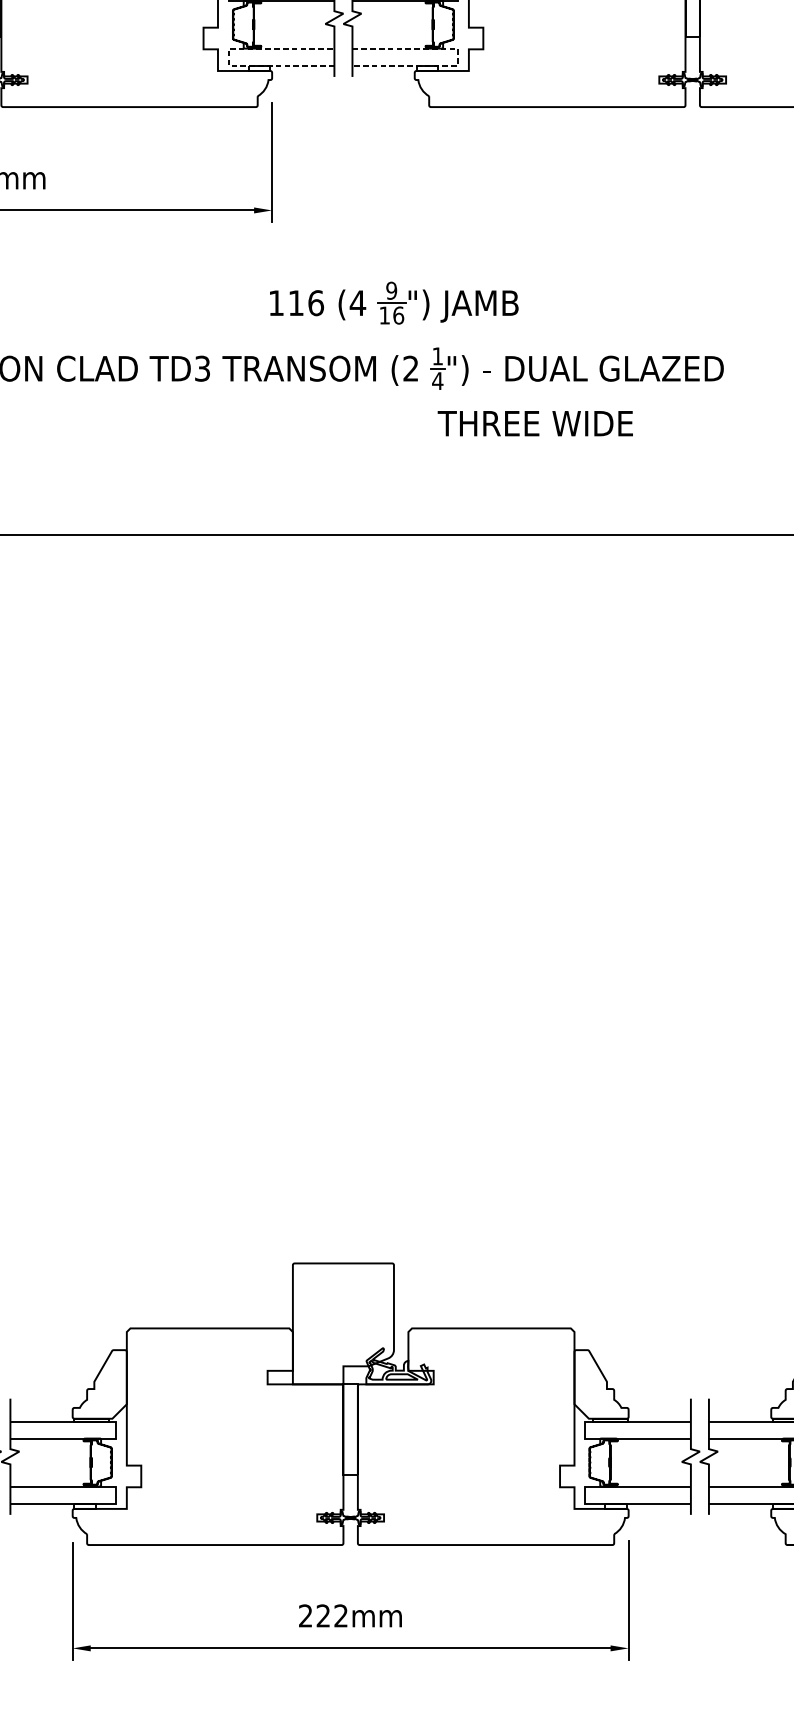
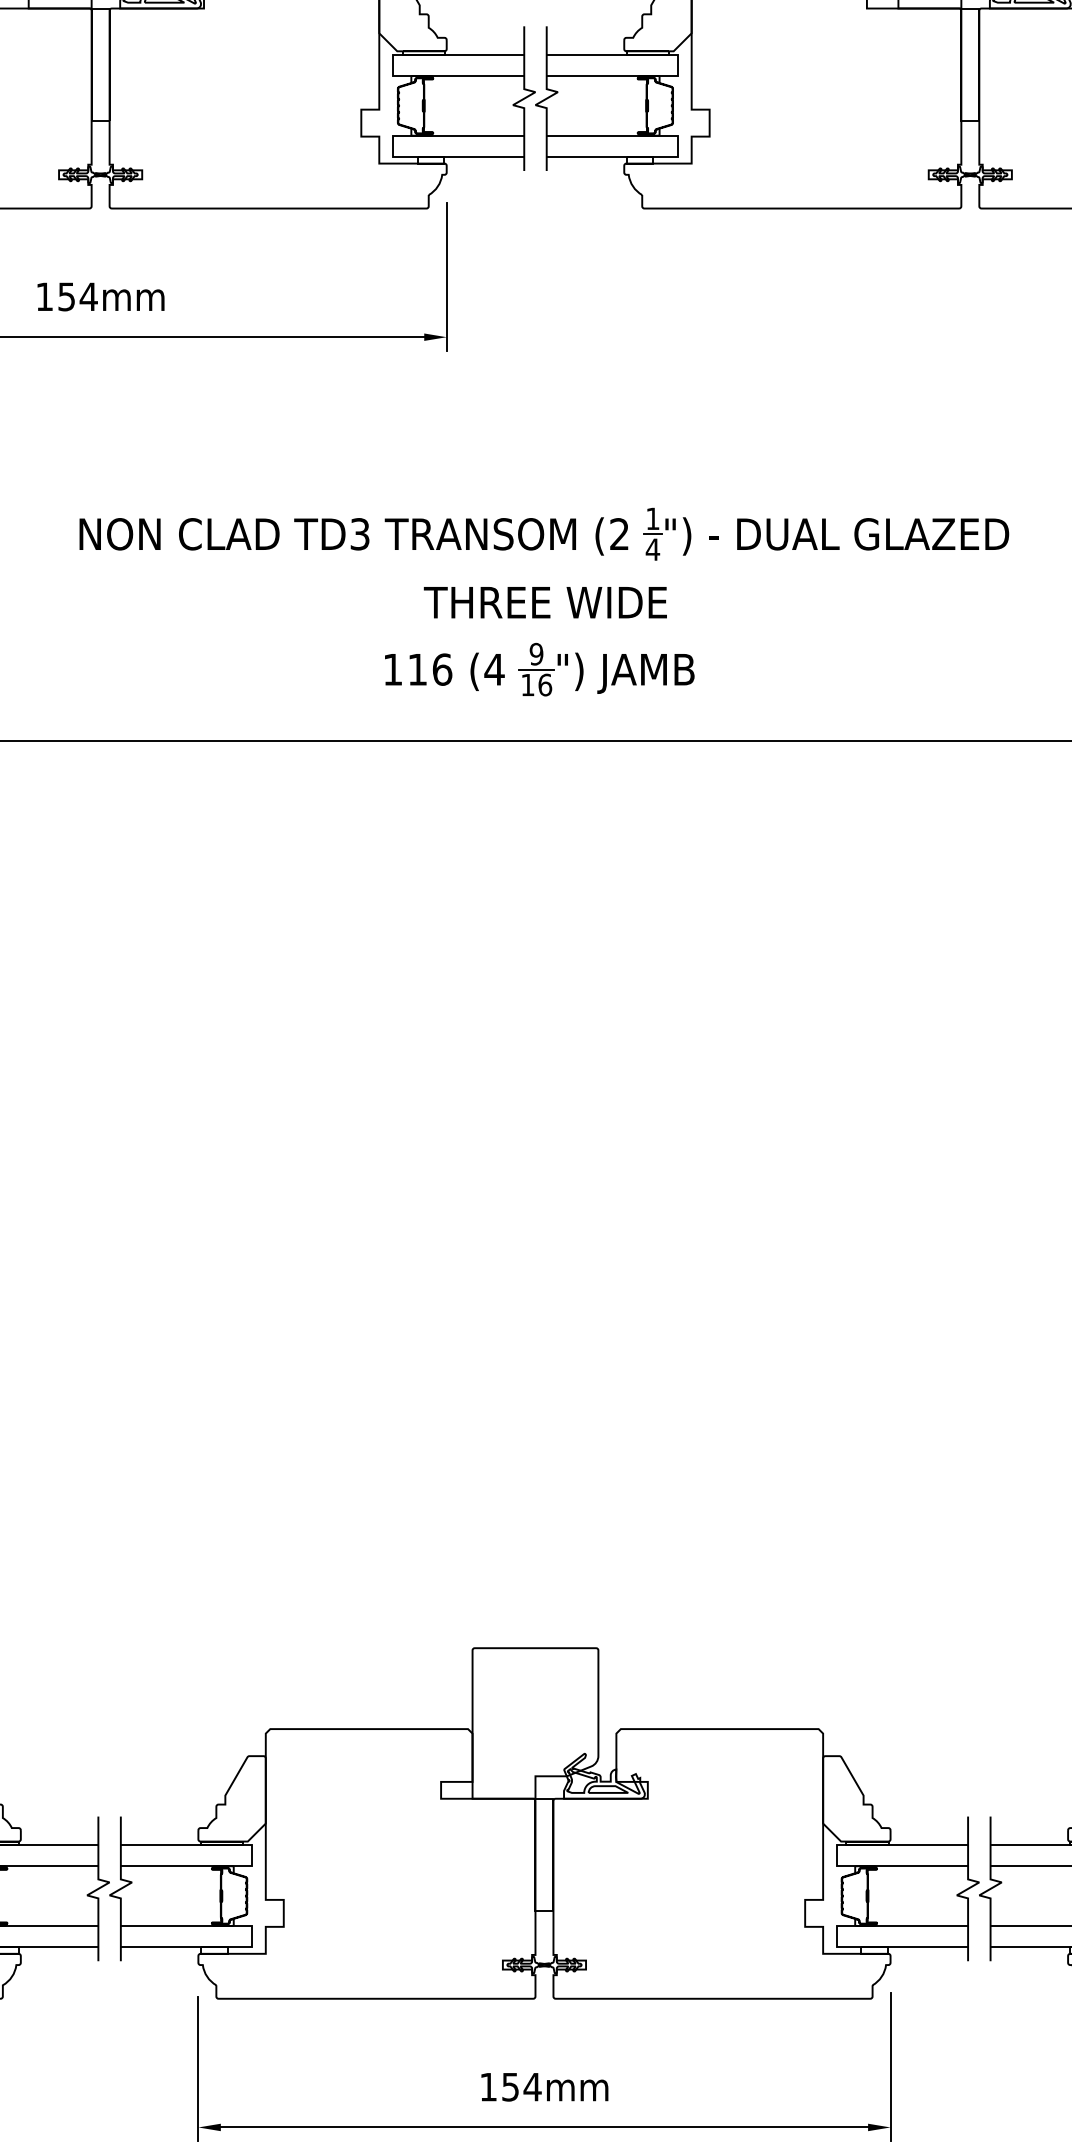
line: (228, 57) -> (392, 146), dashed -> solid
line: (458, 57) -> (678, 146), dashed -> solid
part: (394, 303) -> (539, 669), moved
text: (534, 423) -> (544, 602), moved
text: (323, 1615) -> (510, 2086), 222mm -> 154mm

